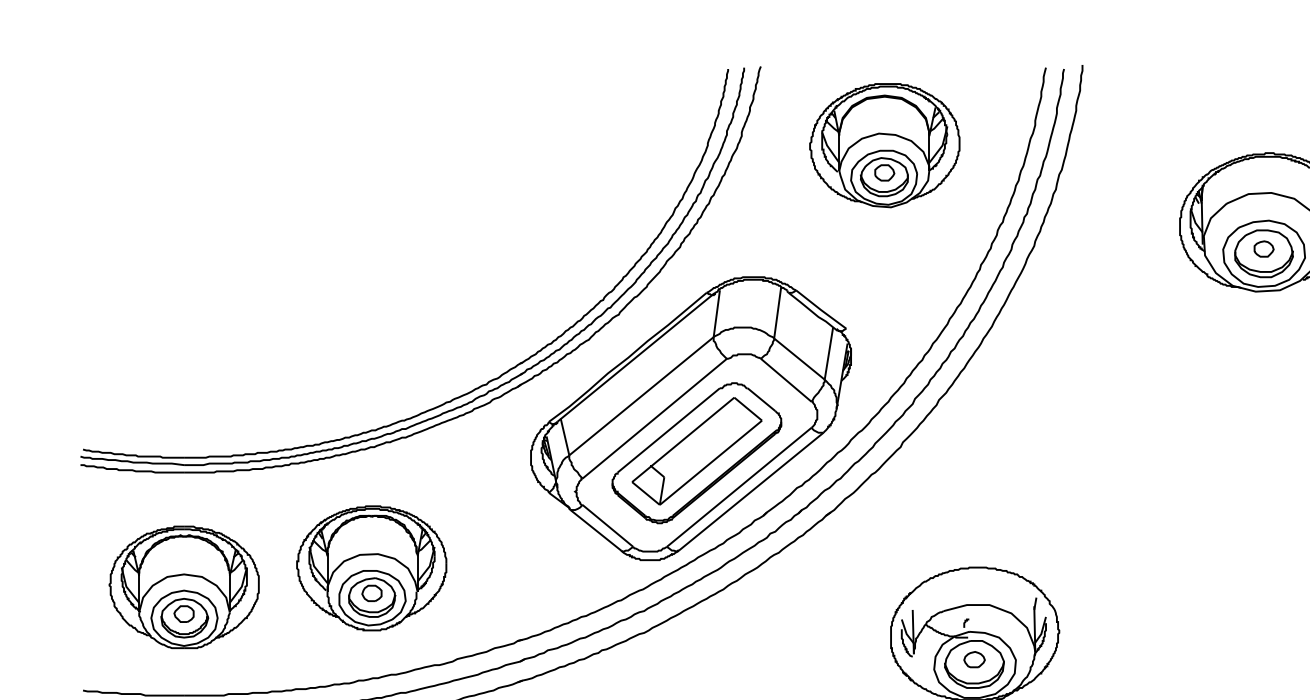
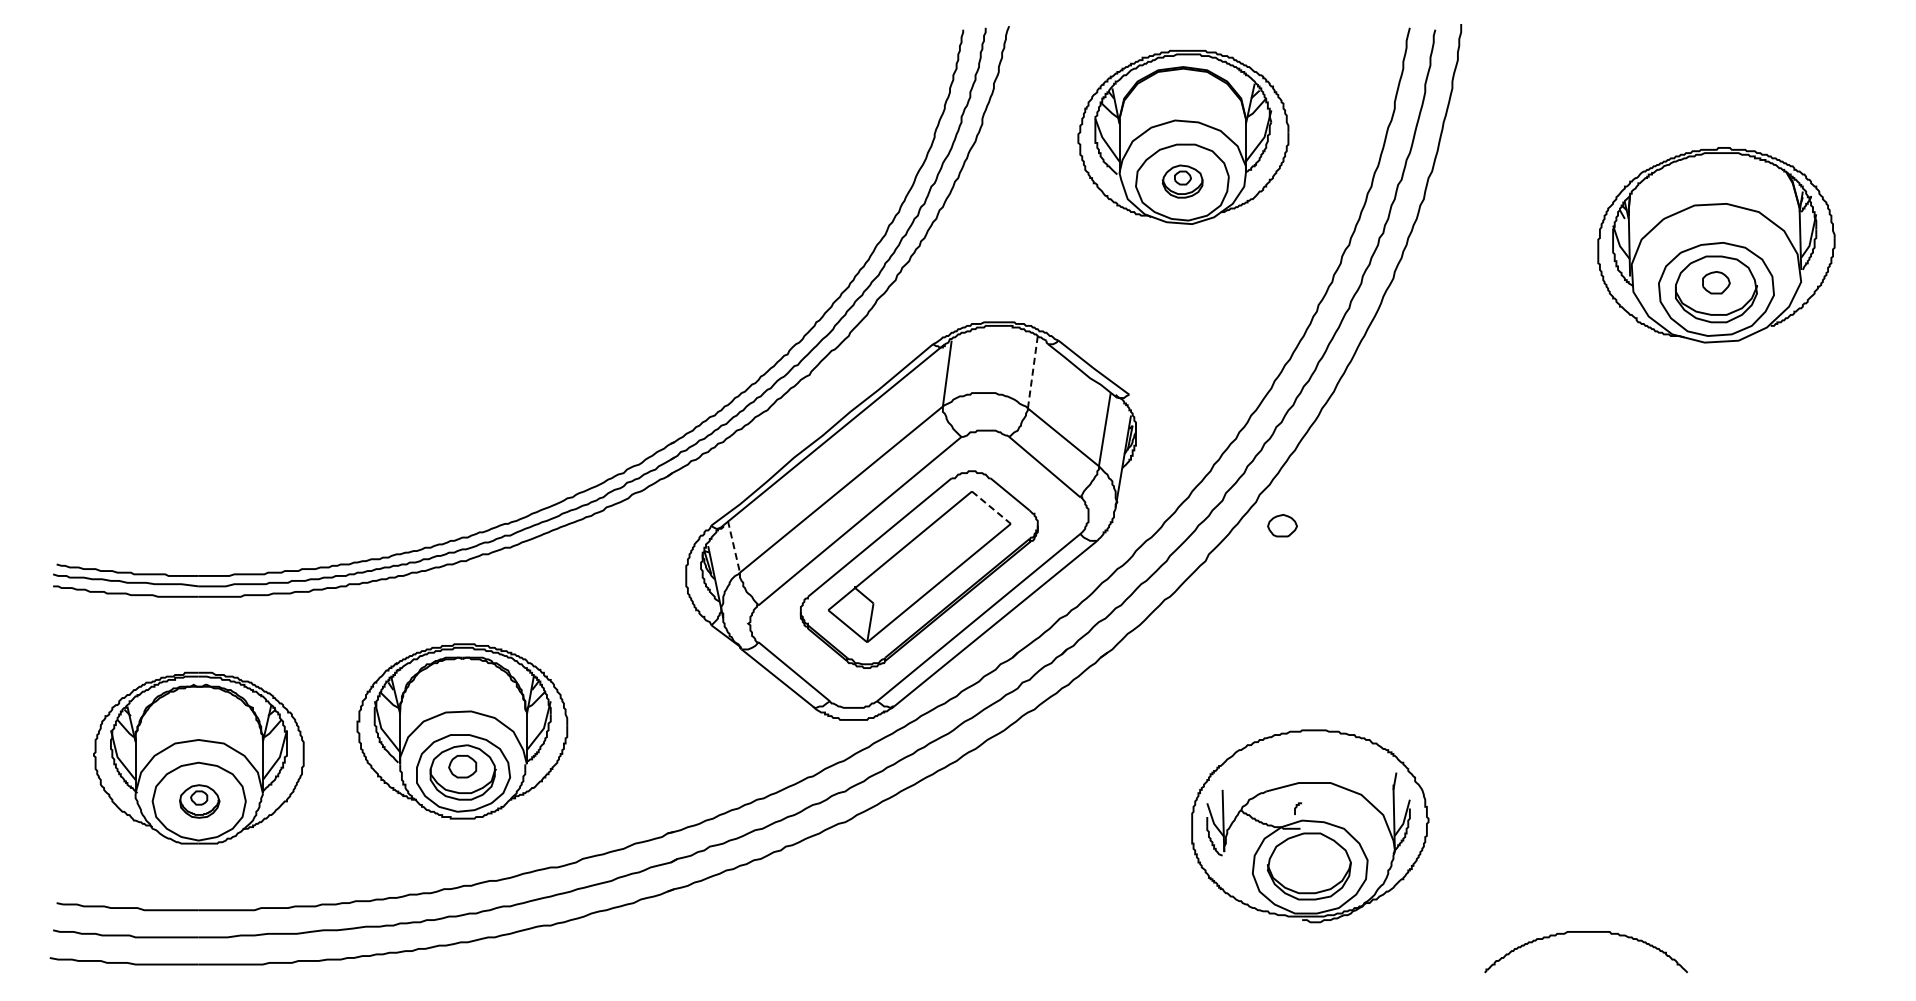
part: (884, 177) -> (1182, 181), size x0.6
line: (777, 312) -> (1032, 372), solid -> dashed
line: (748, 409) -> (991, 508), solid -> dashed
line: (564, 436) -> (733, 546), solid -> dashed
part: (184, 618) -> (199, 801), size x0.6
part: (974, 659) -> (1282, 525), moved

